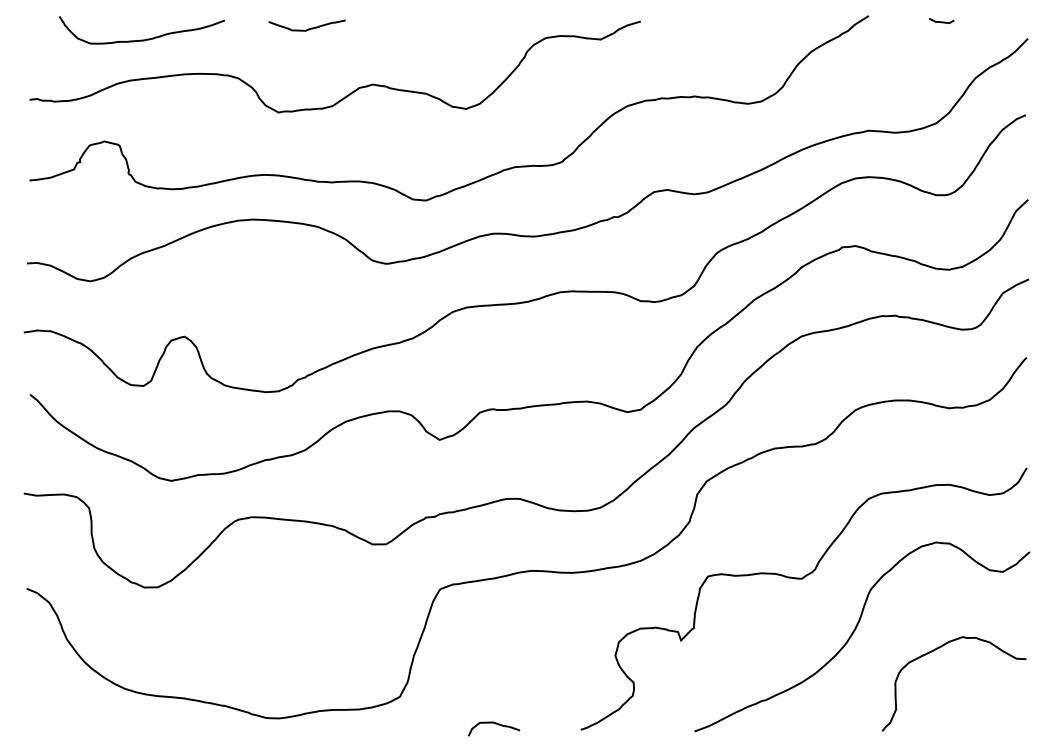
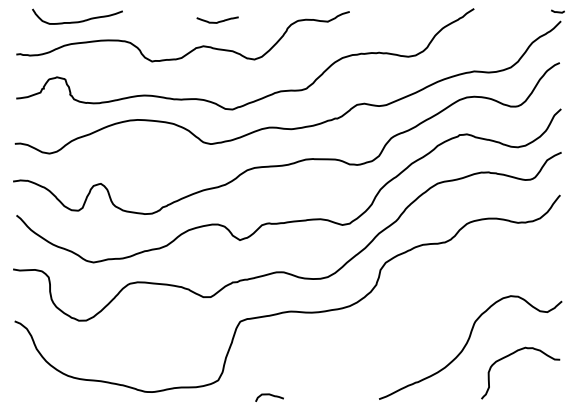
line: (940, 20) -> (557, 11), moved
curve: (306, 28) -> (217, 21), moved
curve: (803, 579) -> (438, 316), removed

